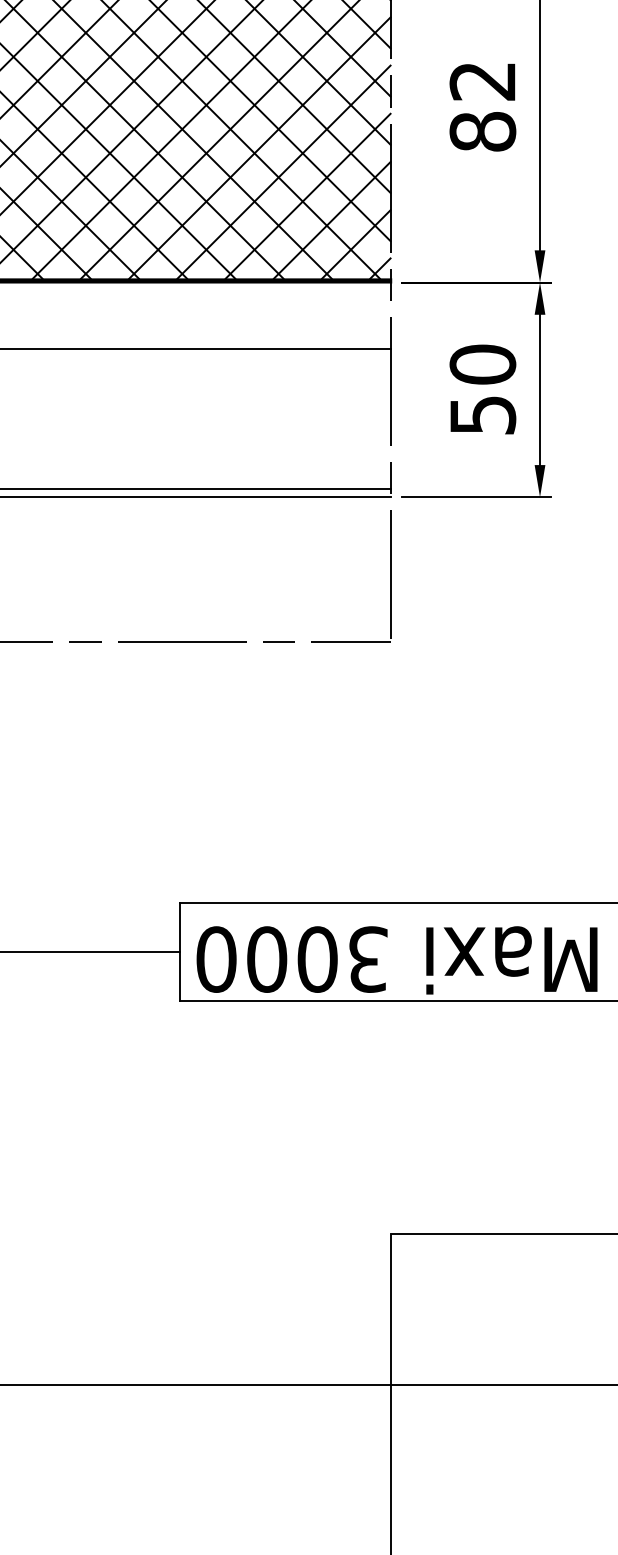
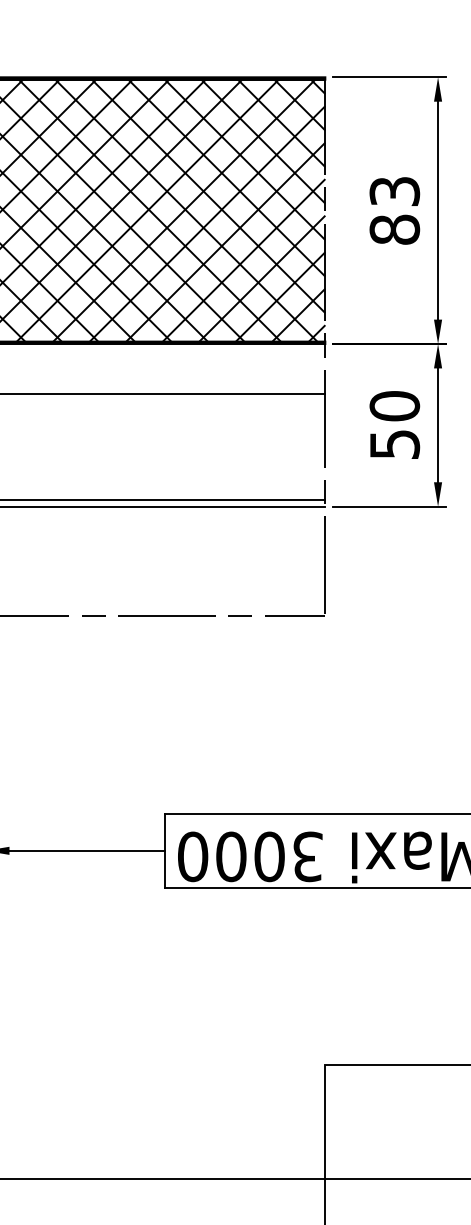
text: (482, 81) -> (394, 191), 82 -> 83

